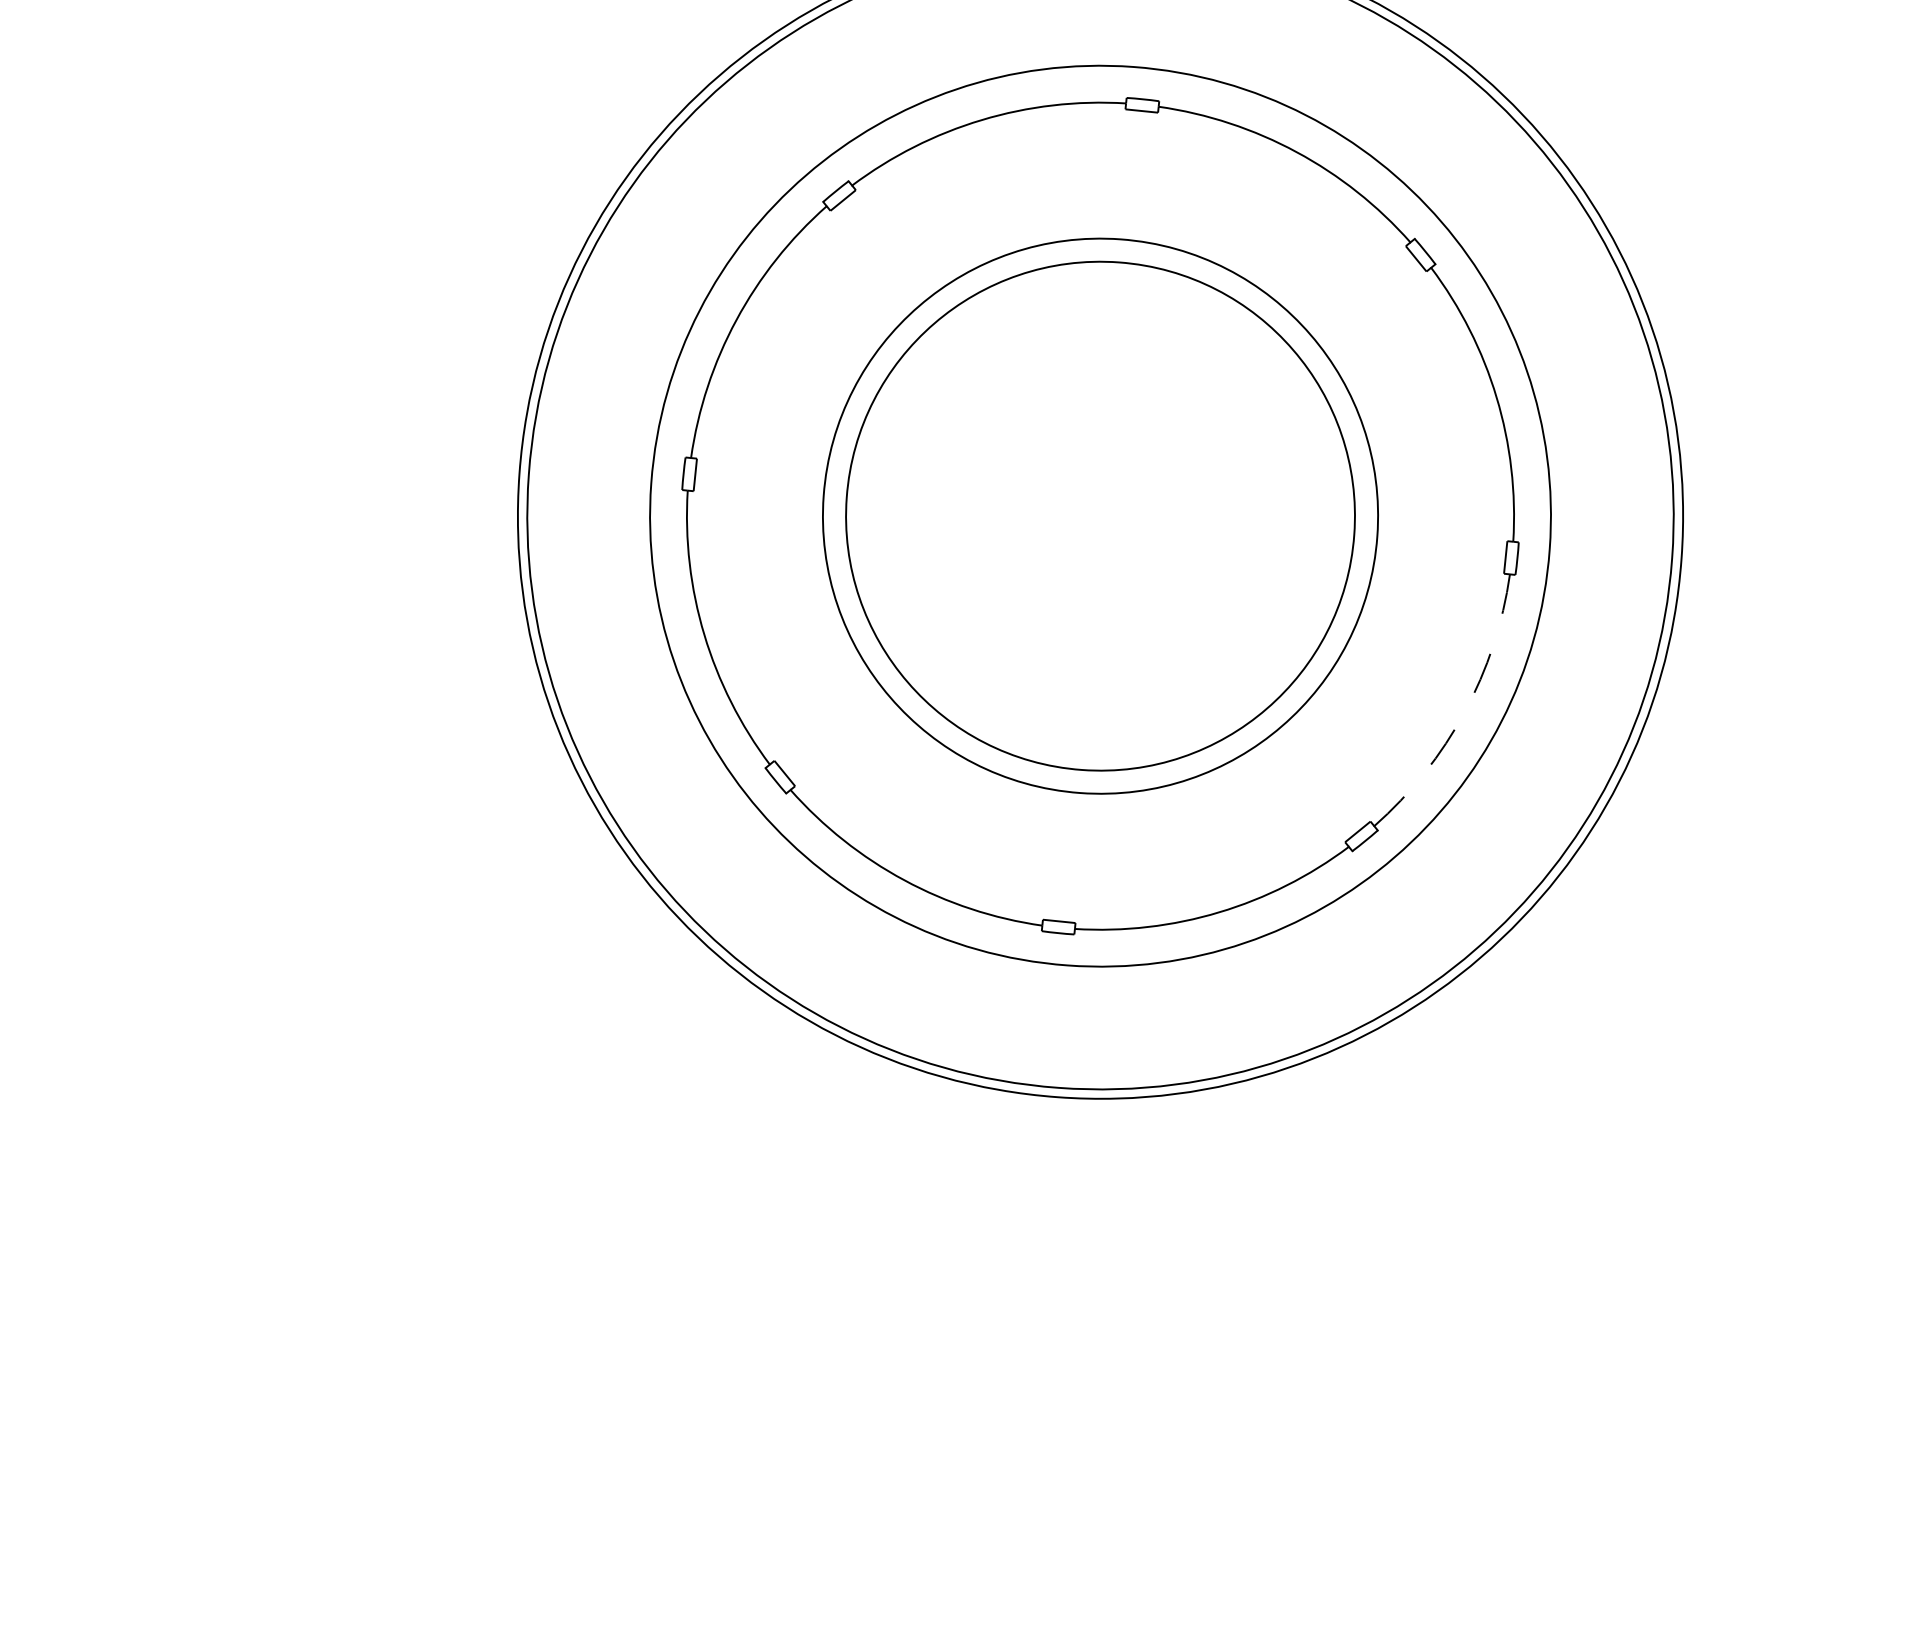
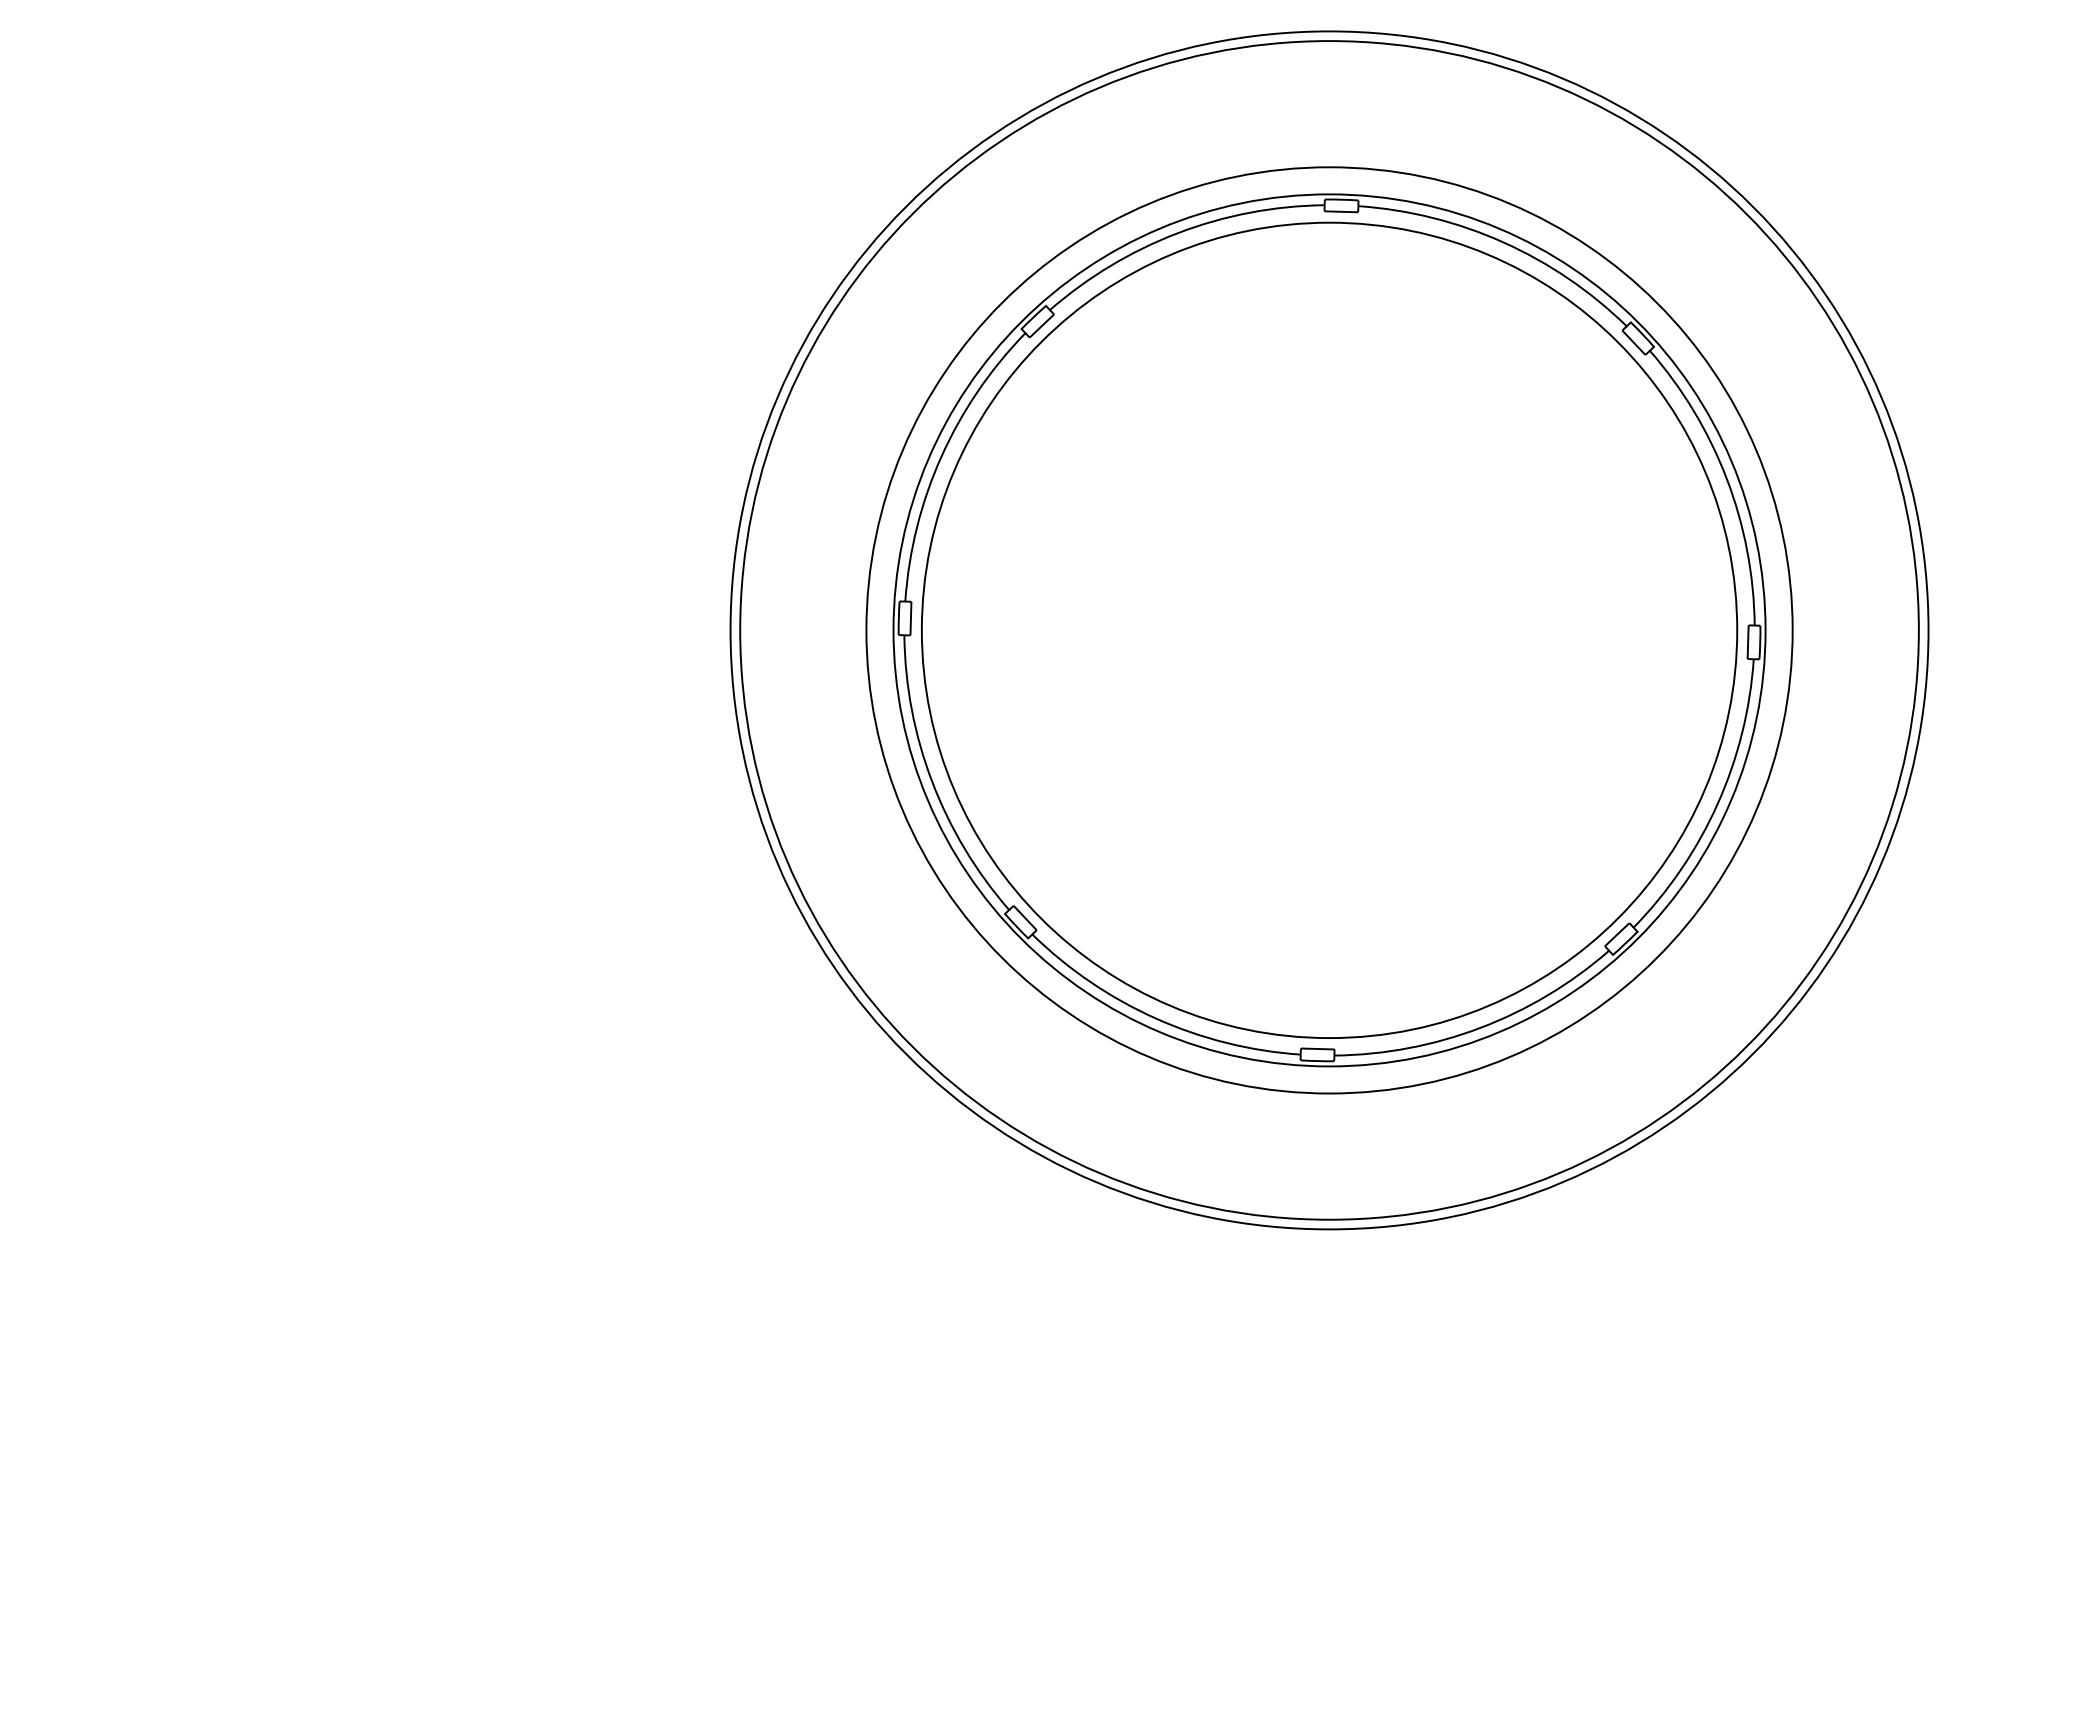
circle: (1100, 516) -> (1329, 630), size x1.43
circle: (1100, 516) -> (1329, 630), size x1.67
arc: (1464, 712) -> (1717, 804), dashed -> solid

